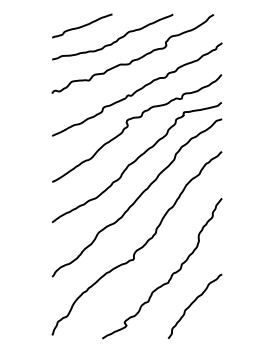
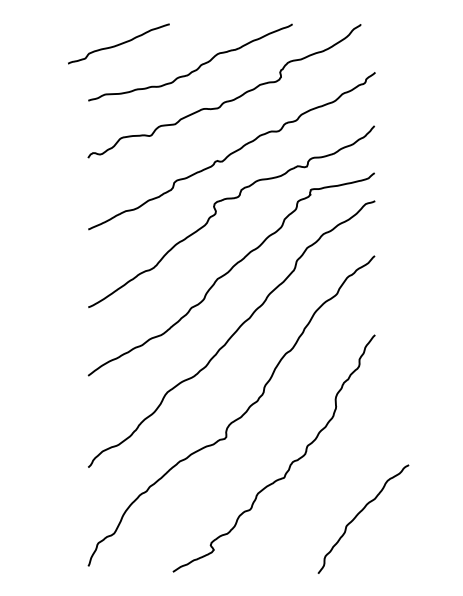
curve: (82, 25) -> (119, 42), moved
curve: (193, 303) -> (360, 514), moved

